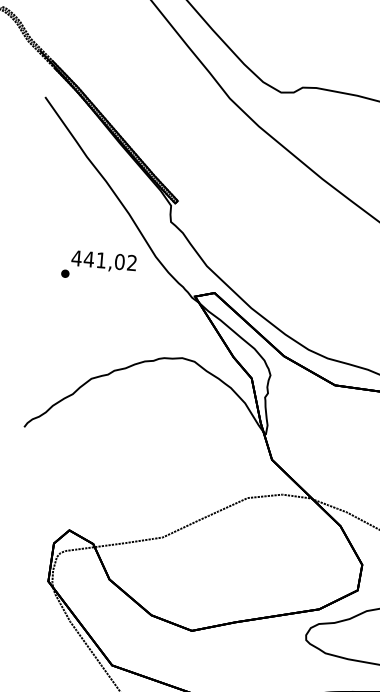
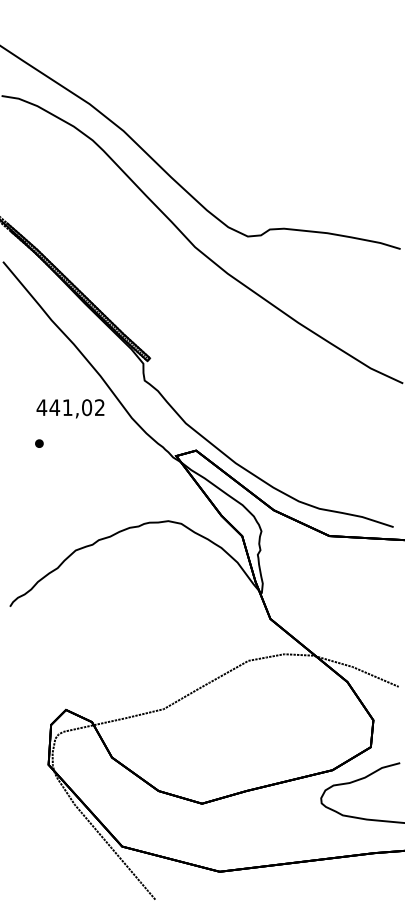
text: (103, 261) -> (70, 408), moved

